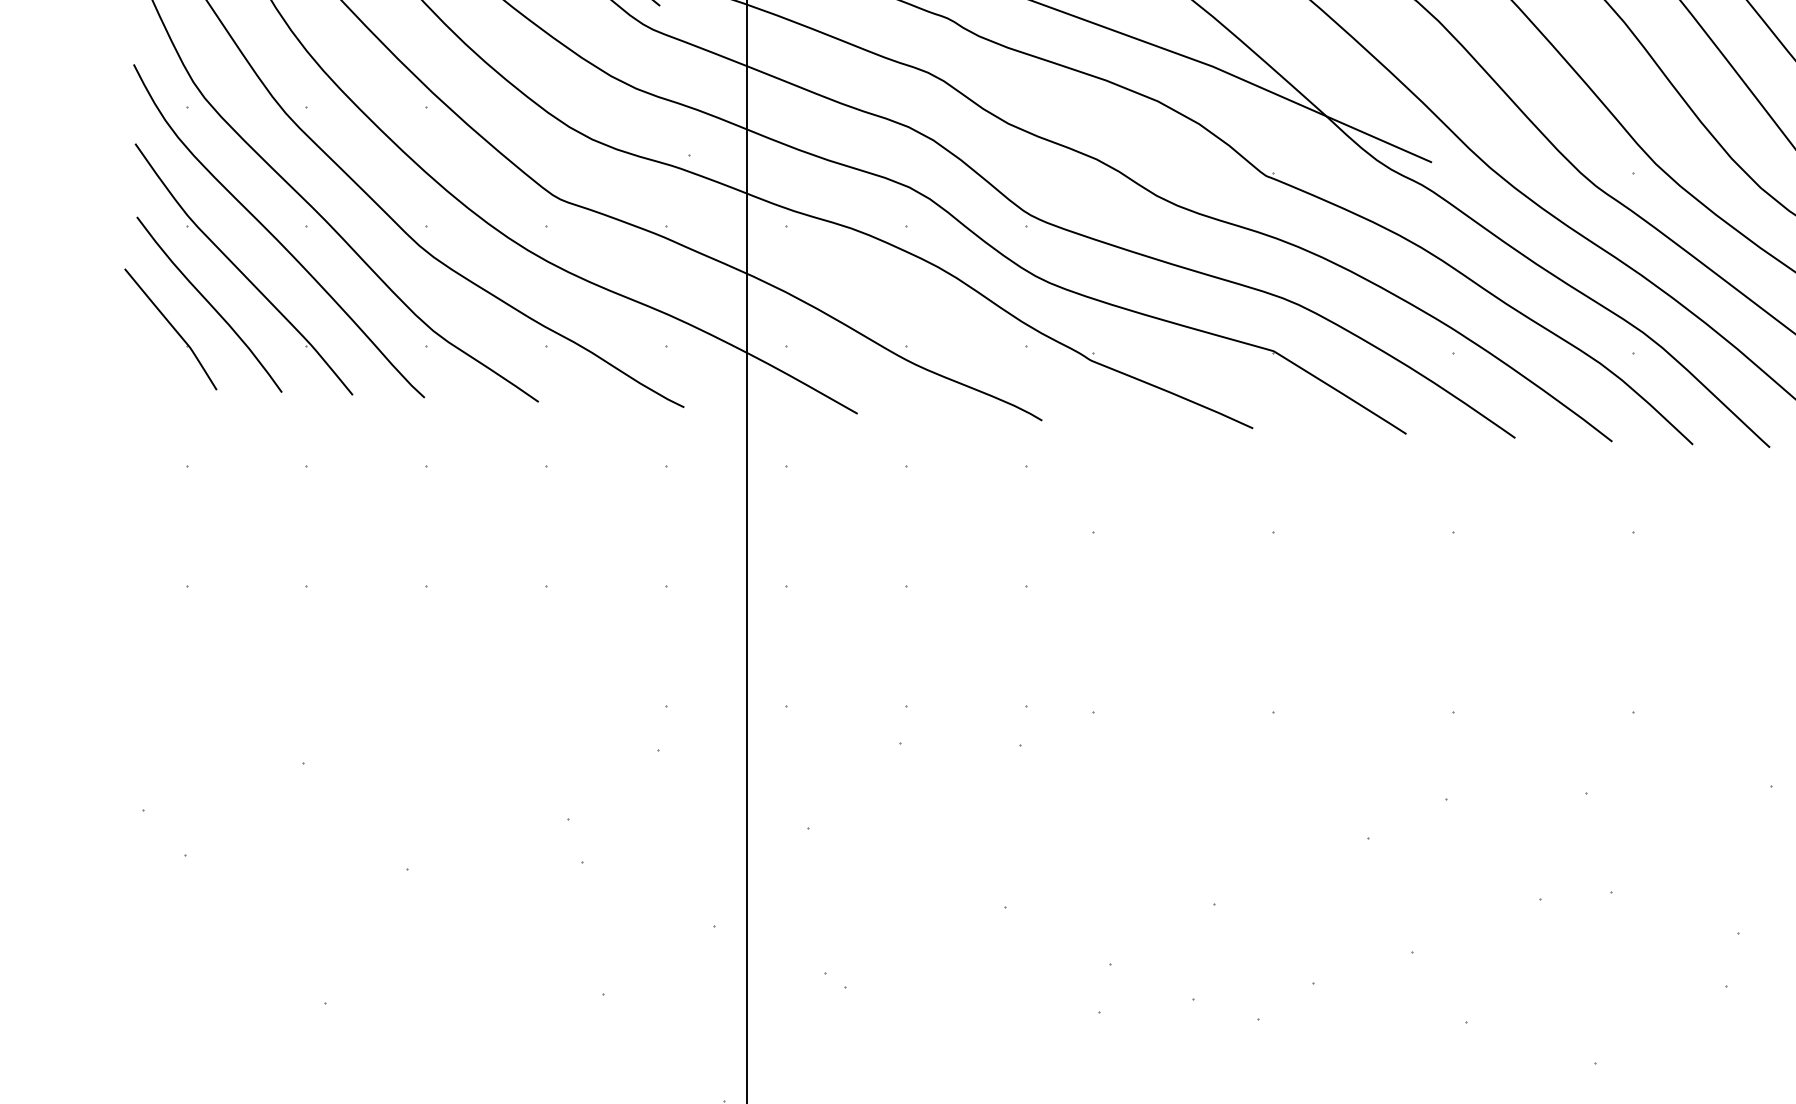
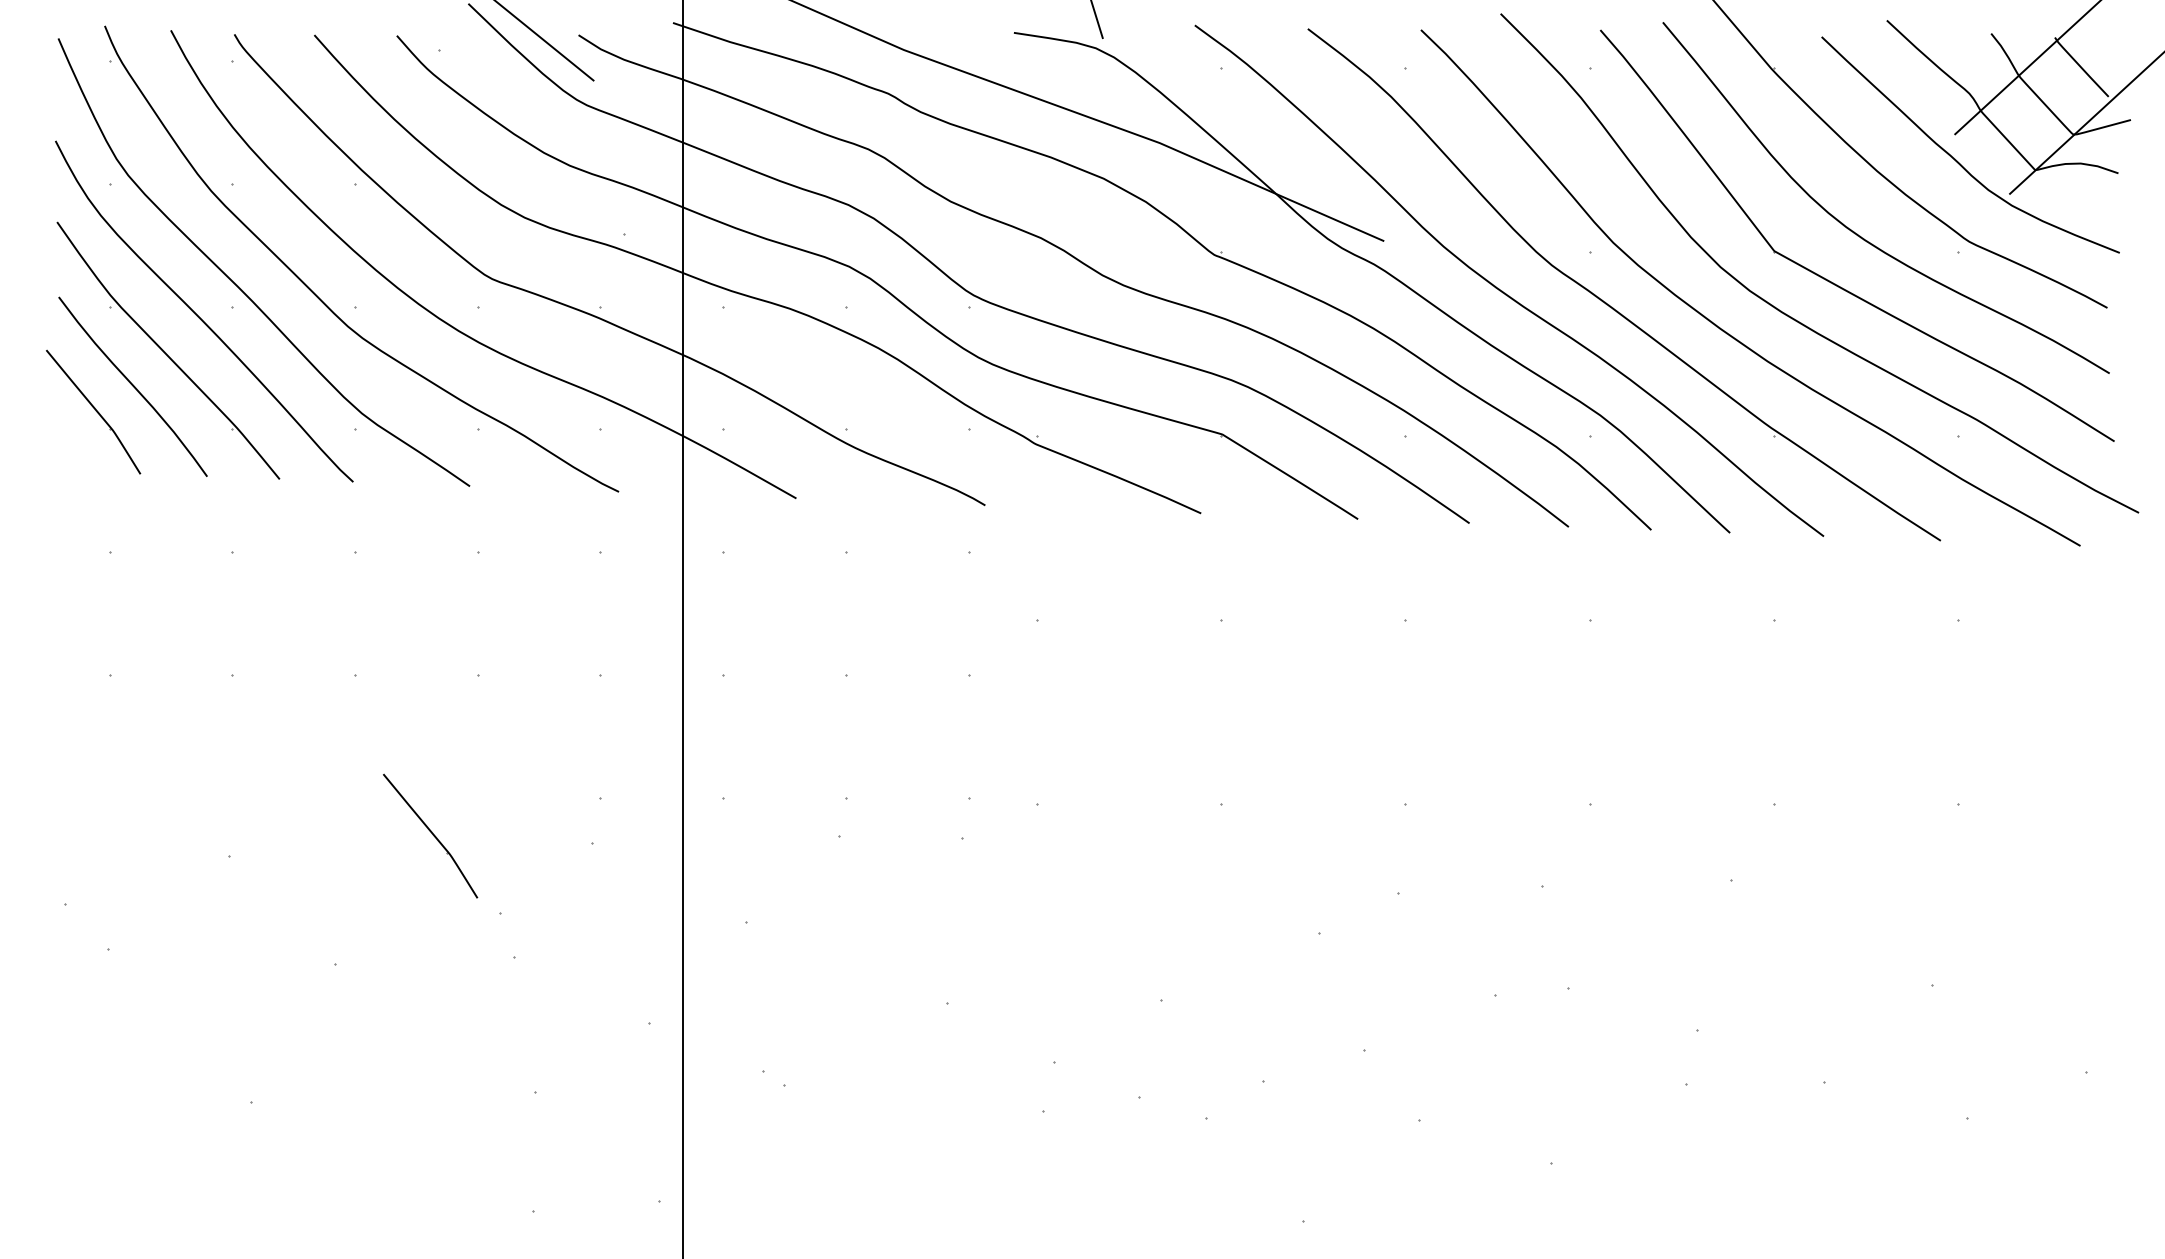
part: (500, 743) -> (430, 835), added

